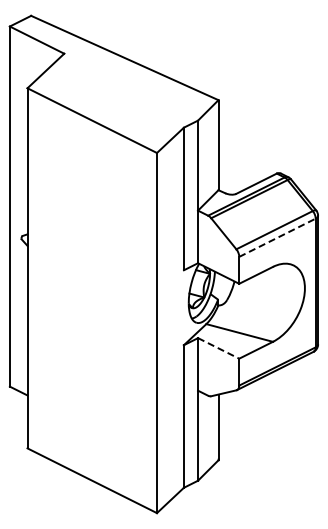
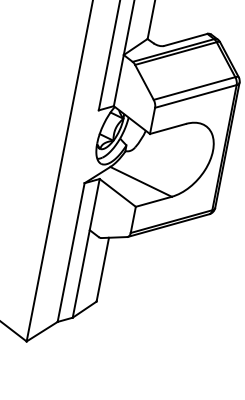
line: (277, 237) -> (195, 96), dashed -> solid
line: (219, 348) -> (118, 193), dashed -> solid

